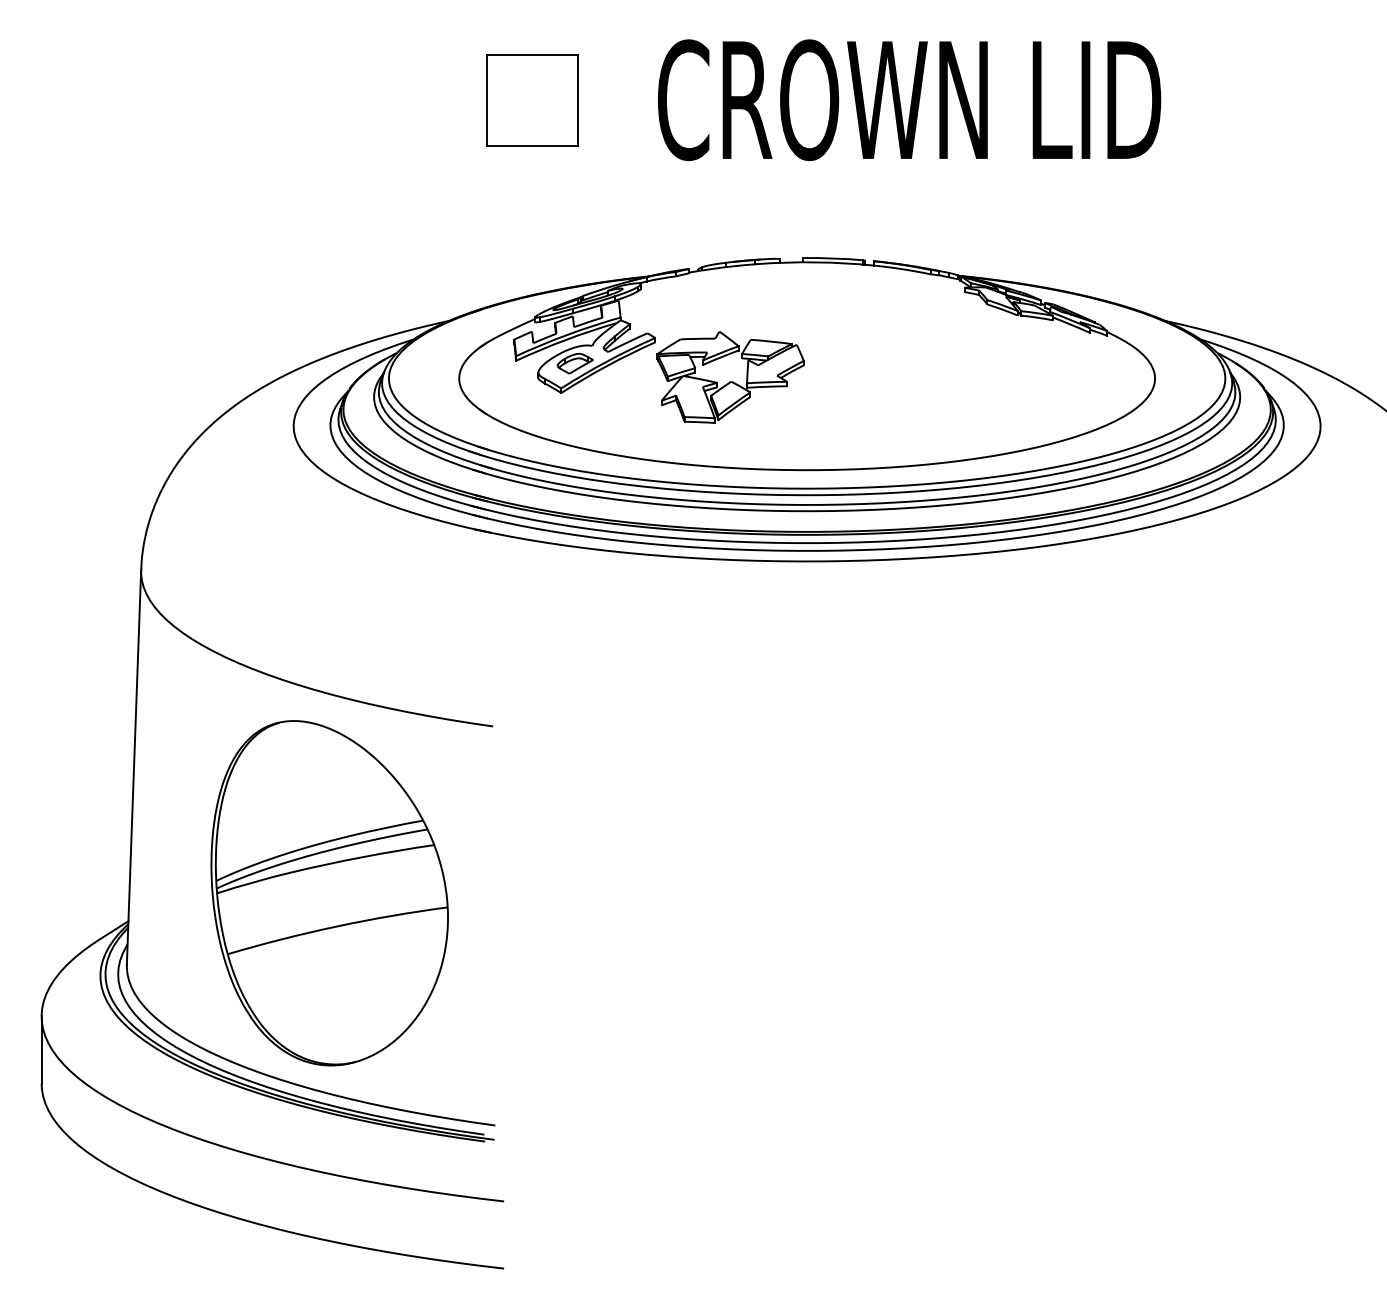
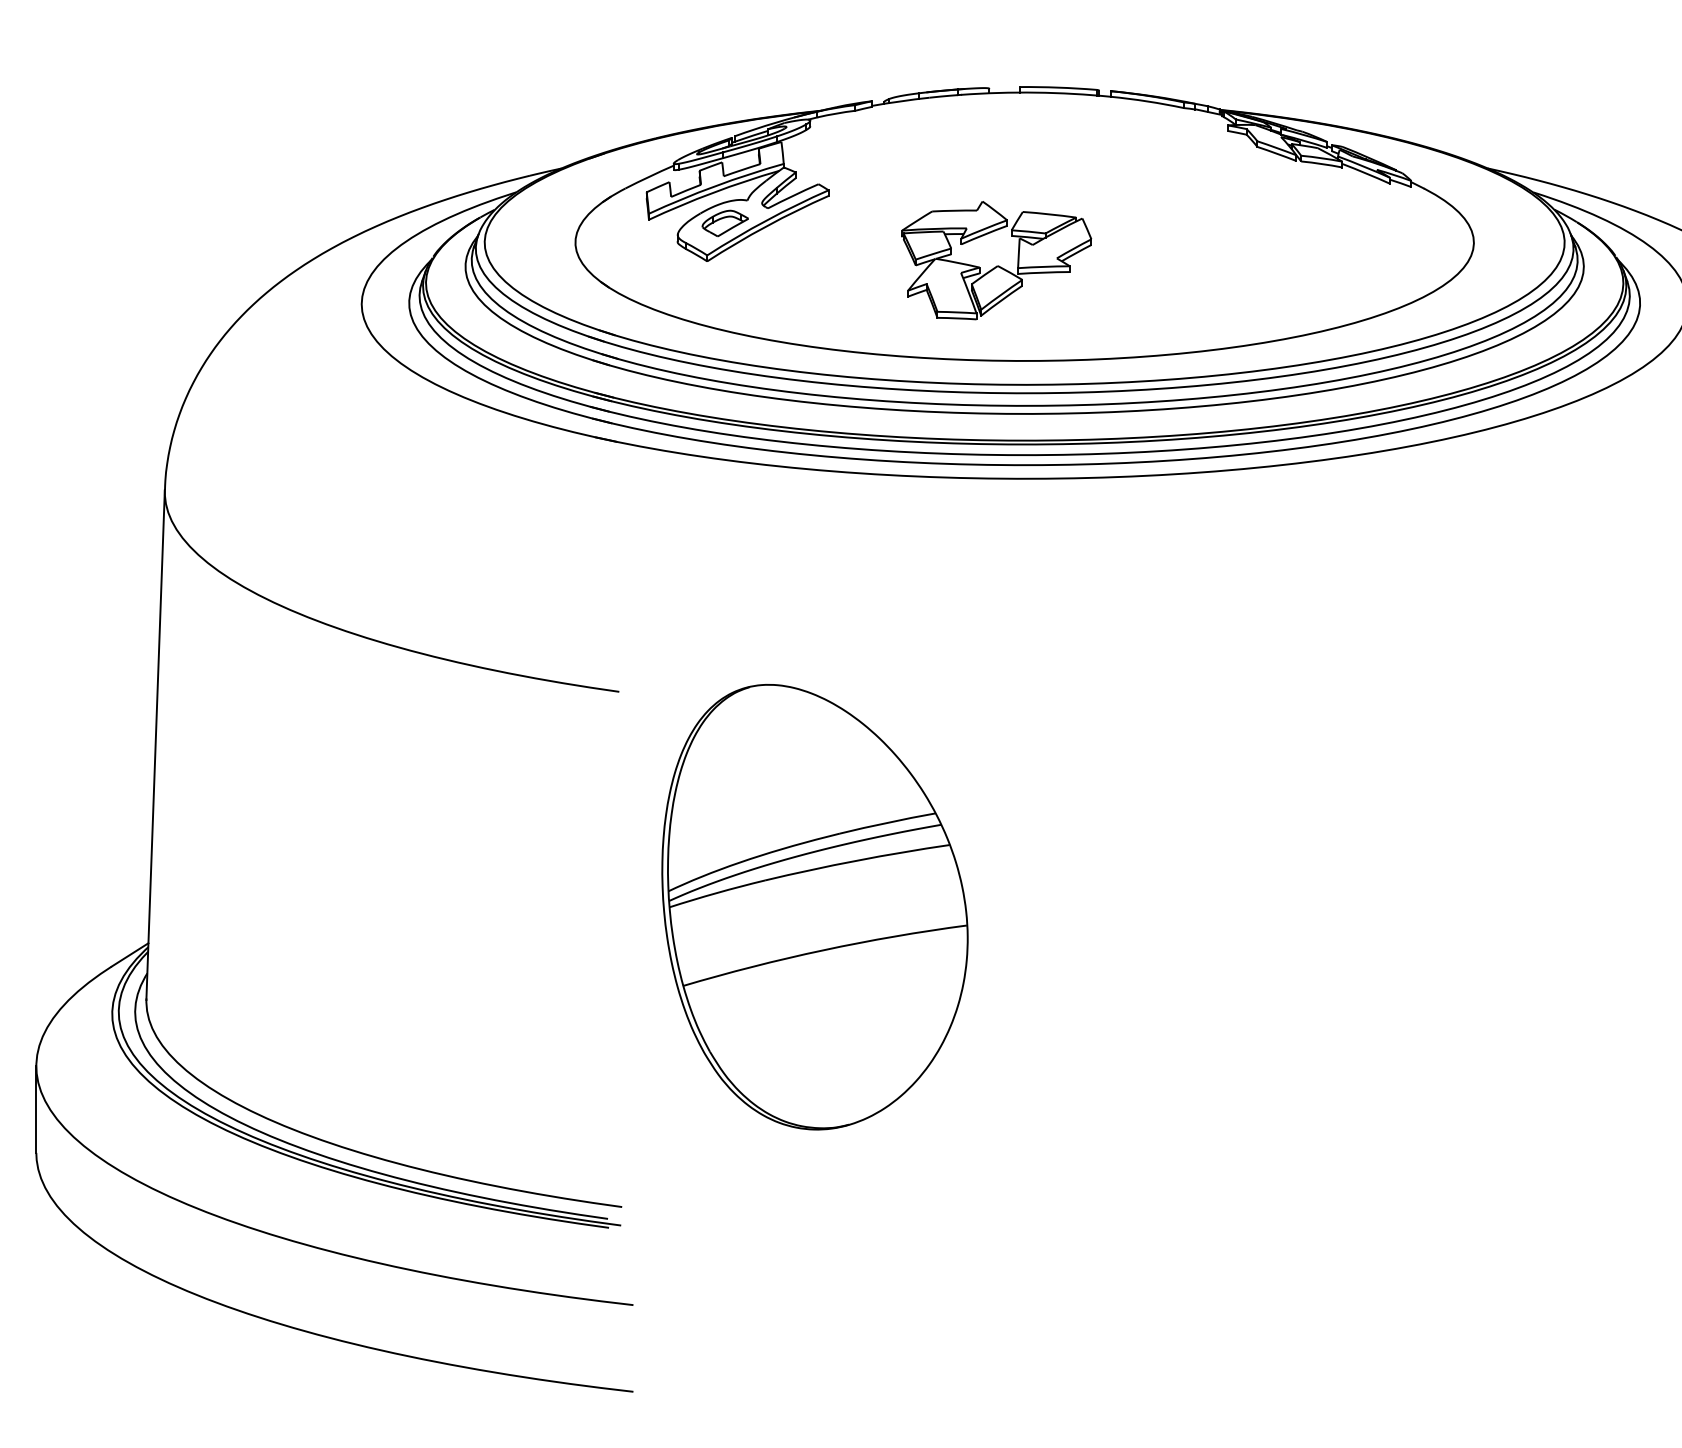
part: (730, 377) -> (996, 260), moved
part: (329, 893) -> (814, 907), moved

